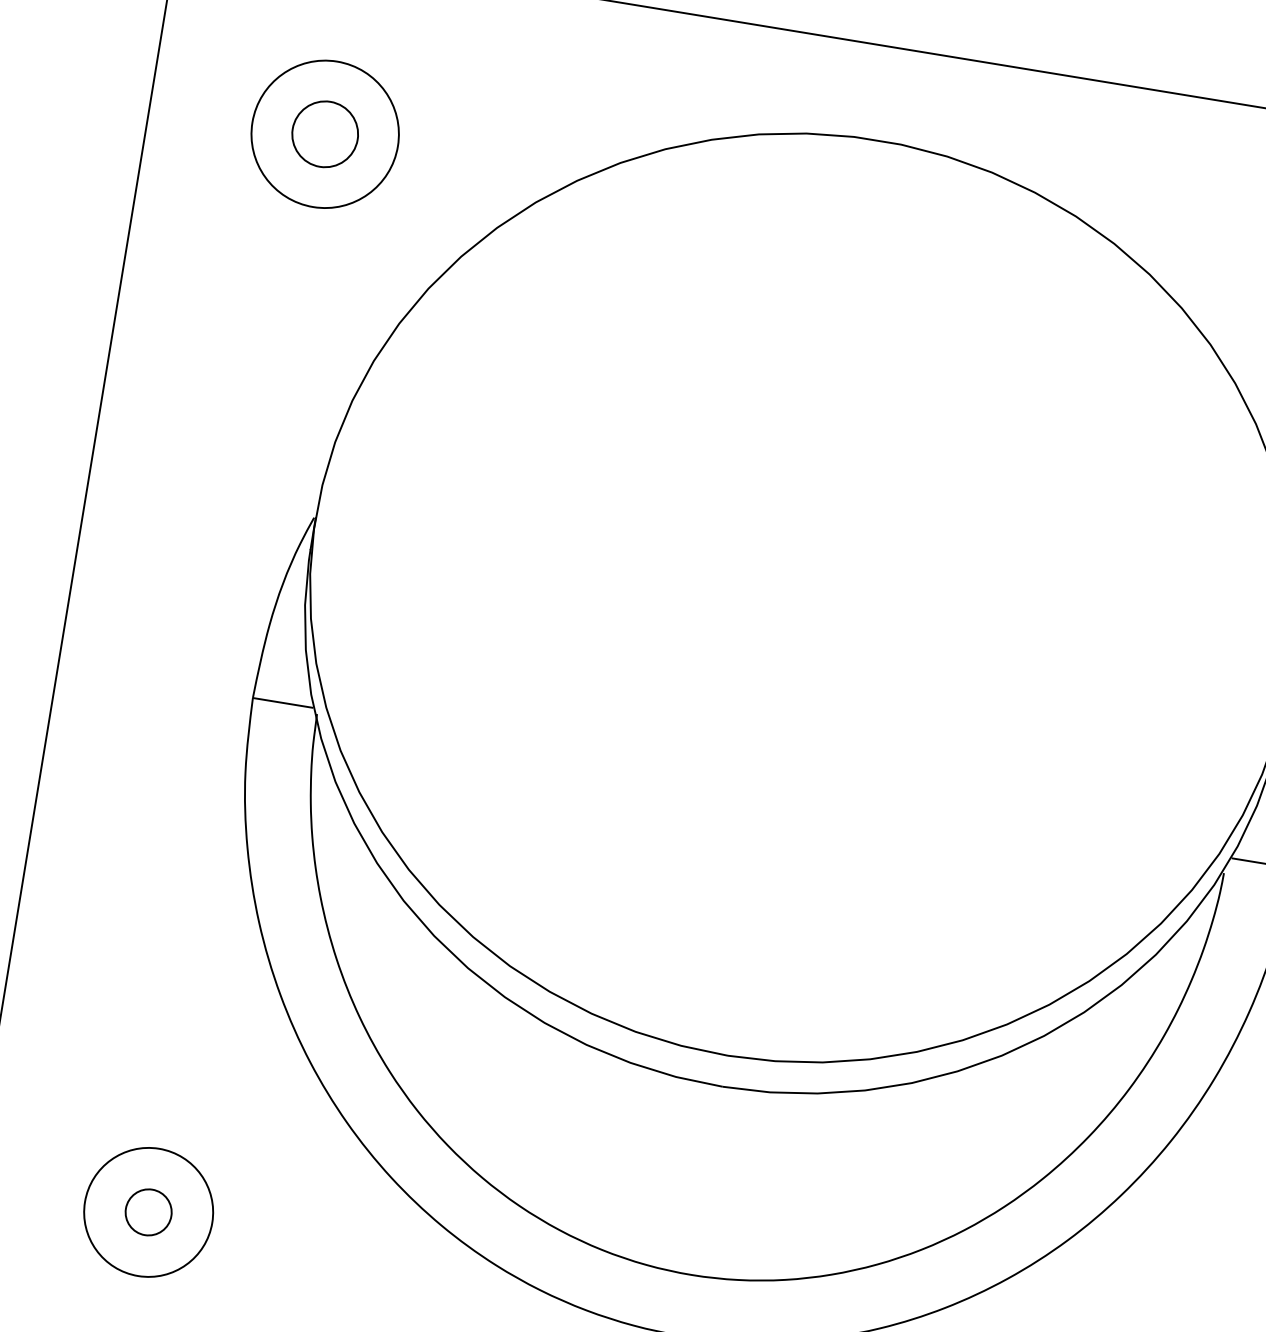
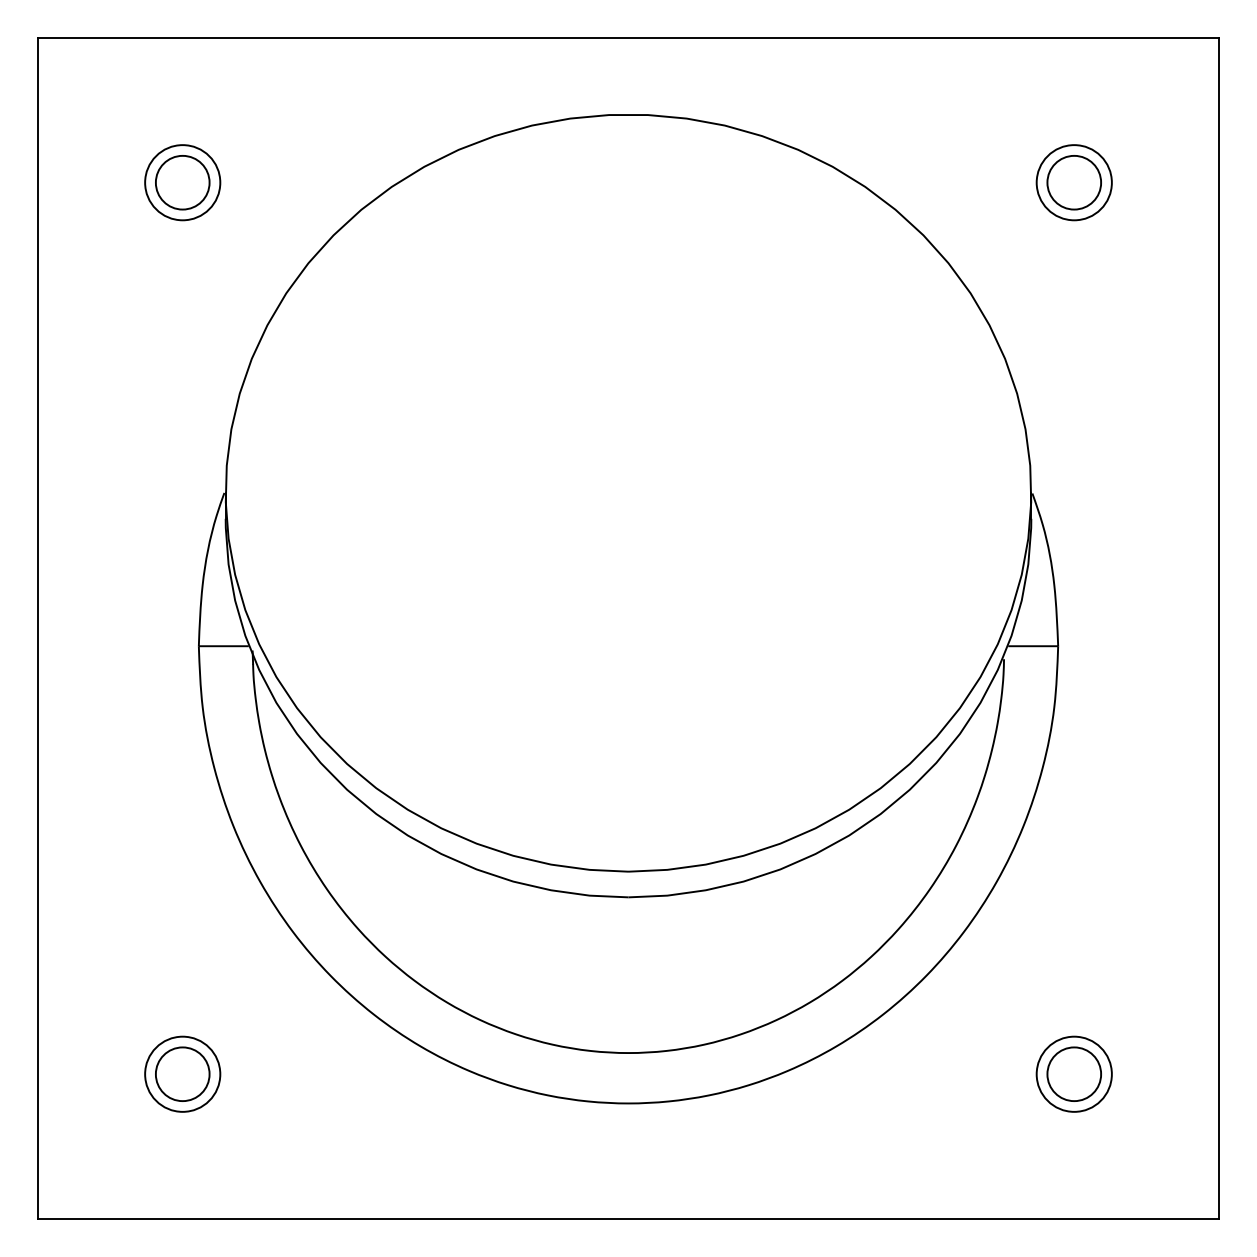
circle: (324, 134) -> (182, 182), size x0.62
circle: (148, 1211) -> (182, 1073), size x0.71
circle: (148, 1212) -> (182, 1074), size x1.43

